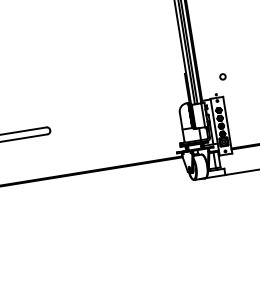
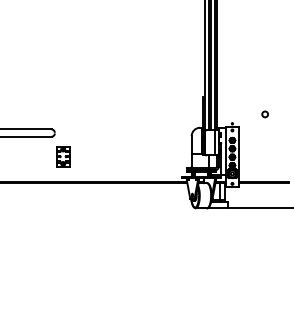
circle: (222, 77) -> (264, 114), moved
part: (61, 151) -> (63, 156), added

